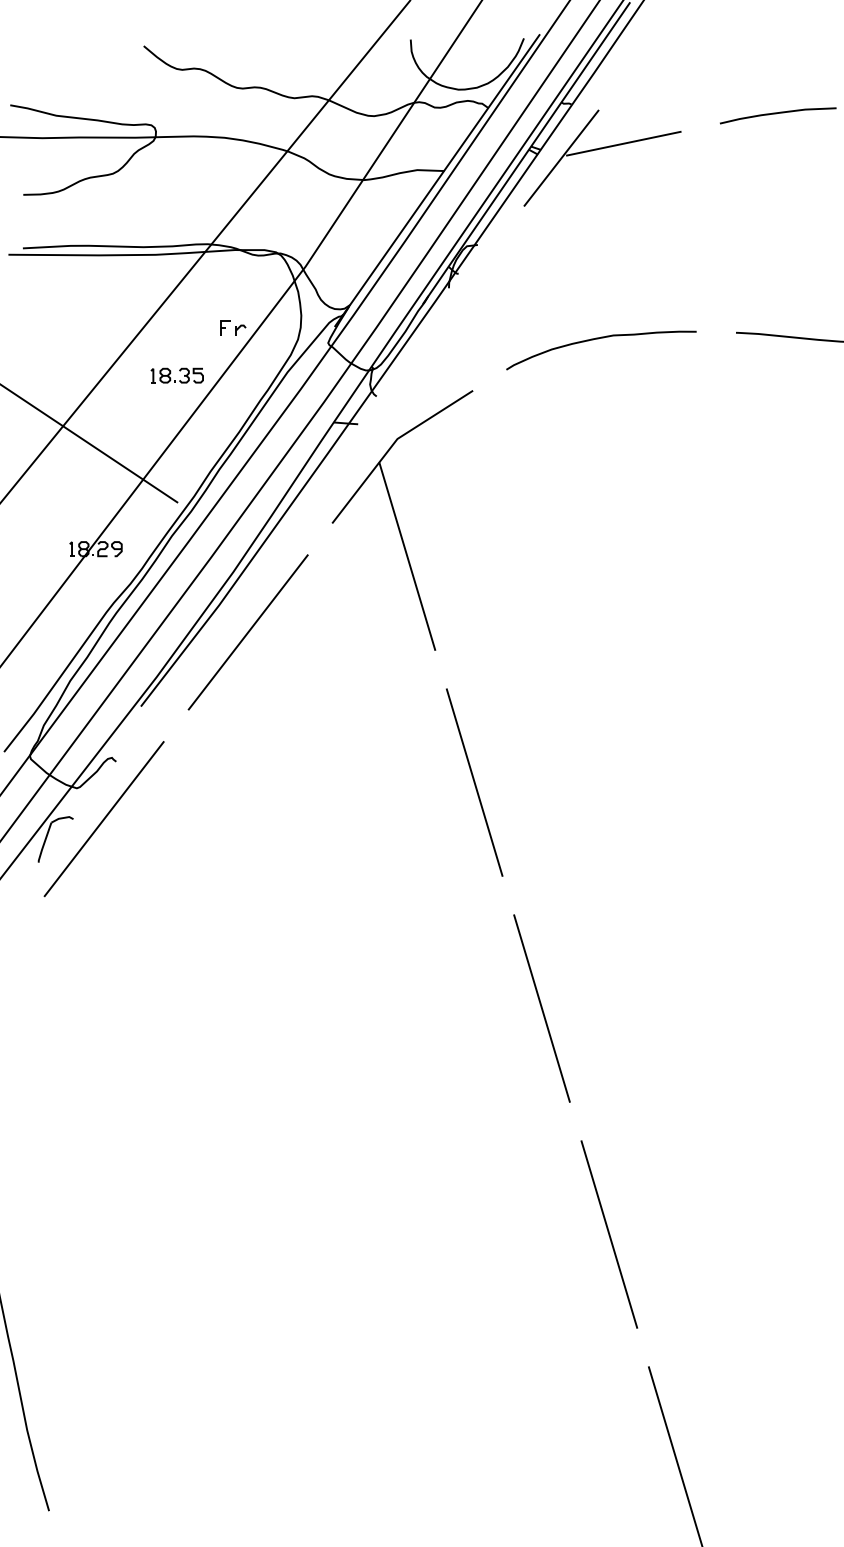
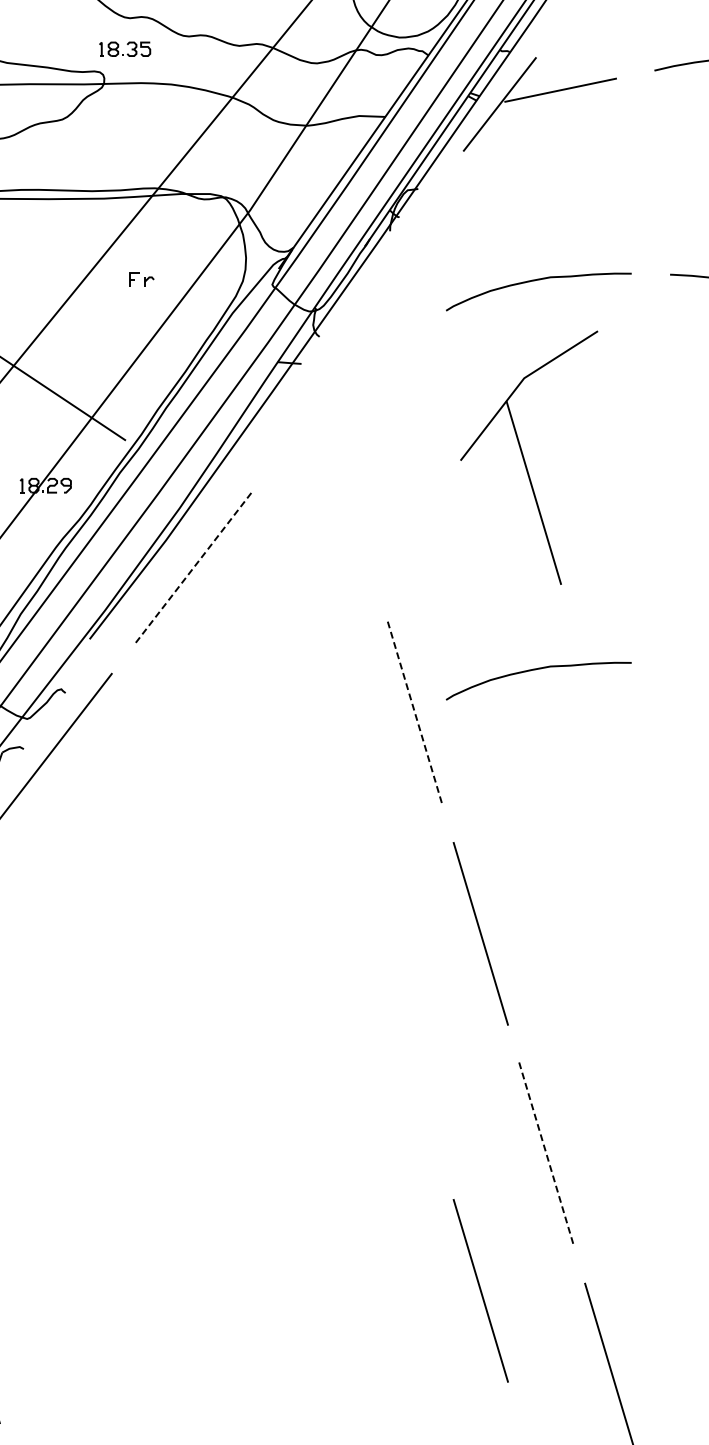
part: (233, 327) -> (141, 279), moved
part: (176, 375) -> (124, 49), moved
part: (402, 520) -> (529, 457), moved
line: (248, 632) -> (194, 567), solid -> dashed
curve: (598, 738) -> (535, 670), added
line: (474, 783) -> (415, 714), solid -> dashed
line: (609, 1235) -> (546, 1155), solid -> dashed
line: (541, 1374) -> (480, 1290), added

